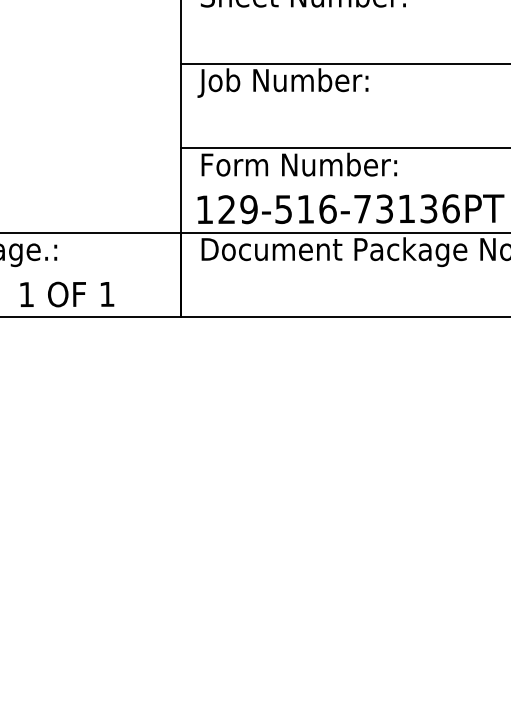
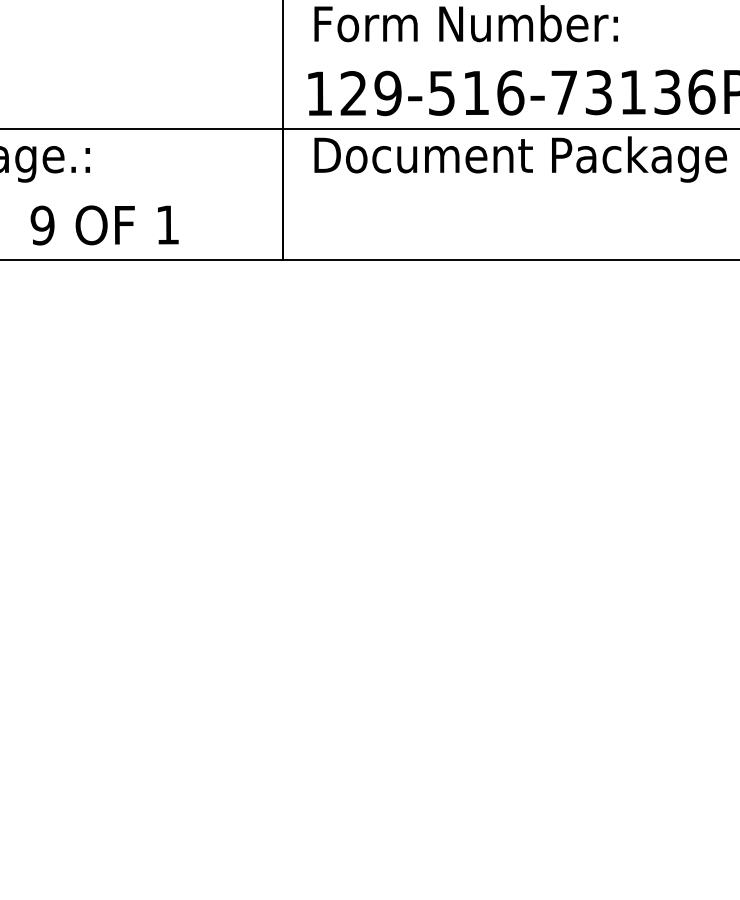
text: (26, 294) -> (42, 225), 1 -> 9

